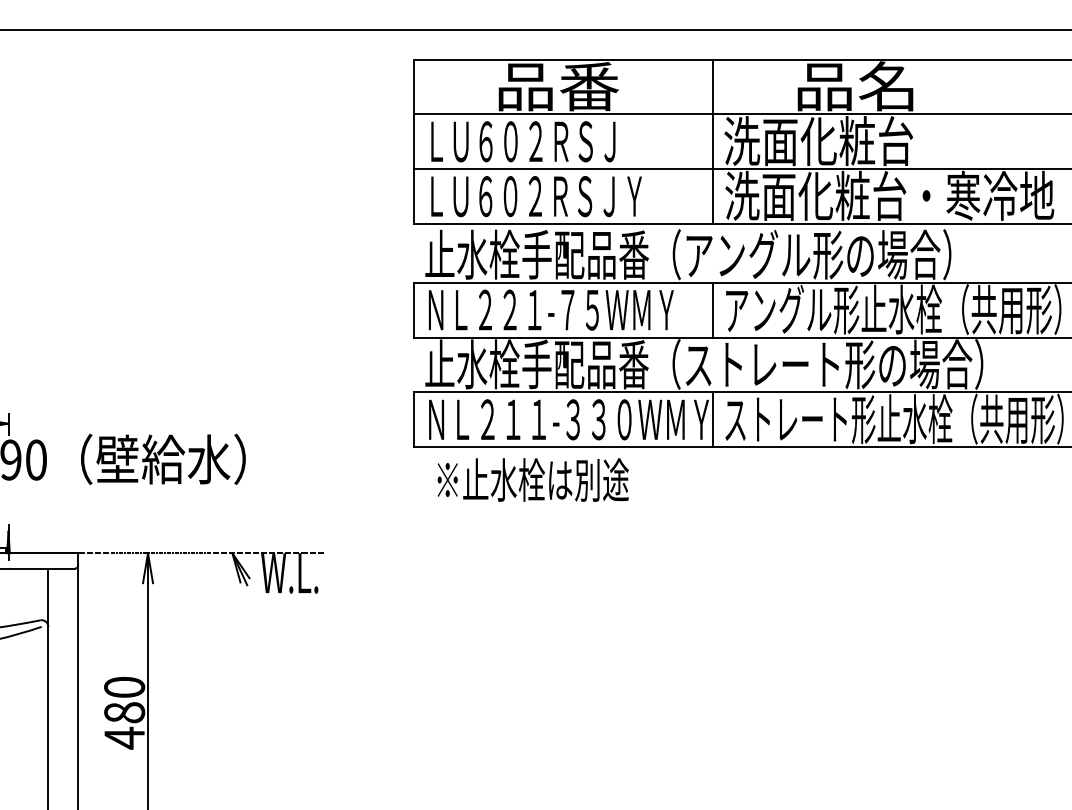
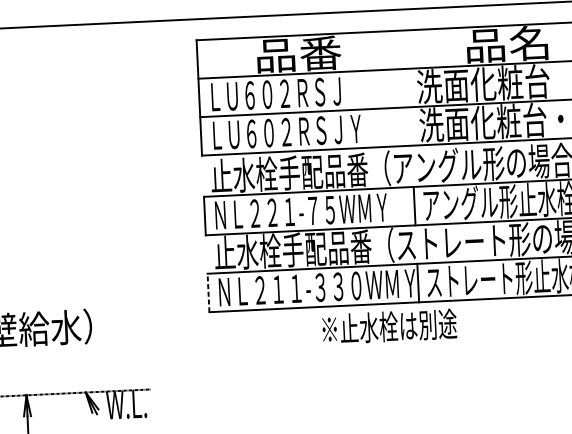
line: (712, 141) -> (408, 87), removed
line: (413, 419) -> (208, 292), solid -> dashed
text: (532, 479) -> (389, 326), moved

